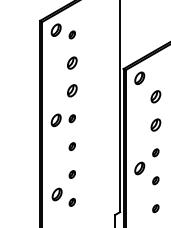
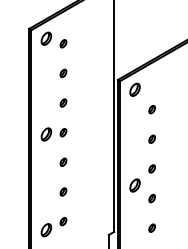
part: (72, 61) -> (63, 72), size x0.62
part: (72, 90) -> (63, 102), size x0.62
part: (155, 96) -> (151, 109), size x0.62
part: (155, 124) -> (151, 138), size x0.62
part: (56, 194) -> (45, 230), moved

